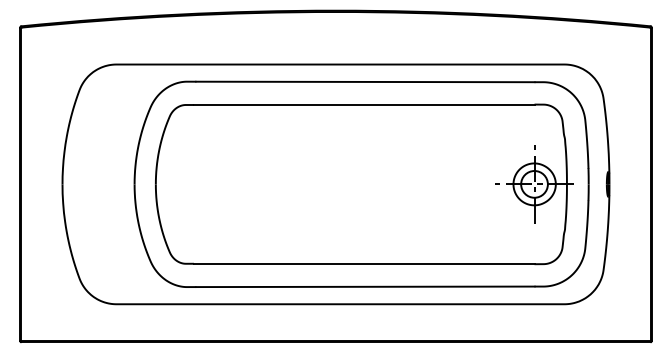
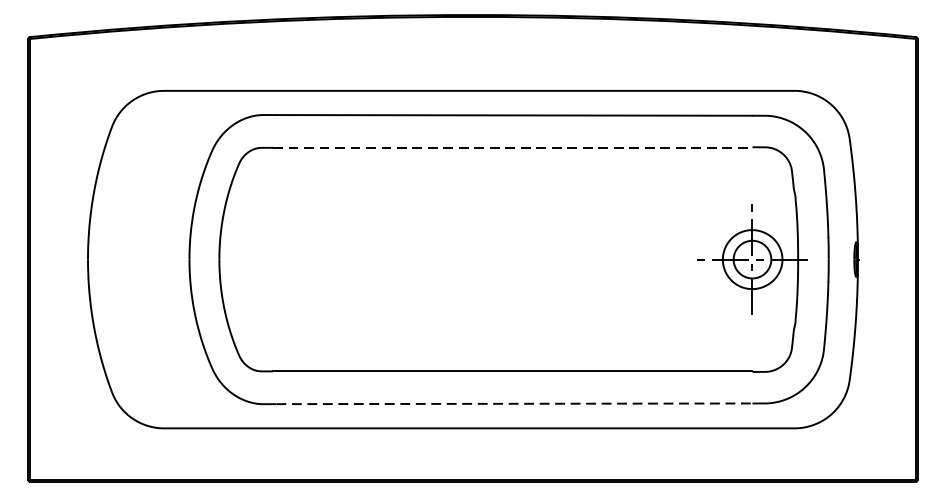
line: (364, 104) -> (513, 147), solid -> dashed
line: (365, 286) -> (514, 403), solid -> dashed

